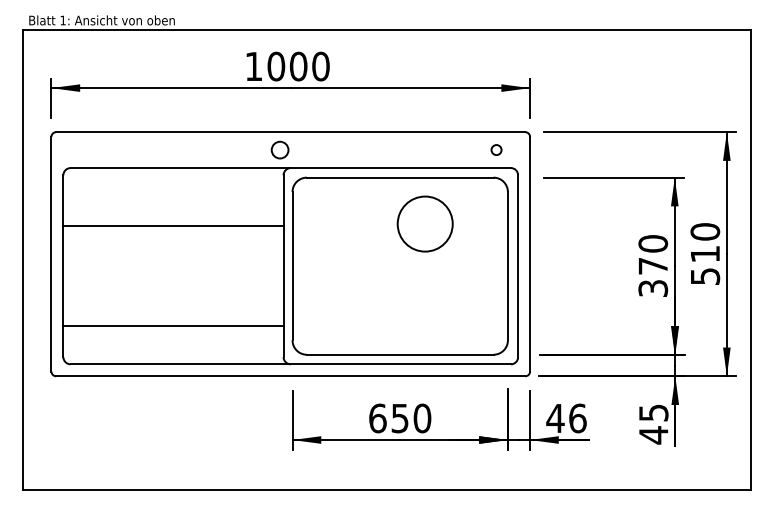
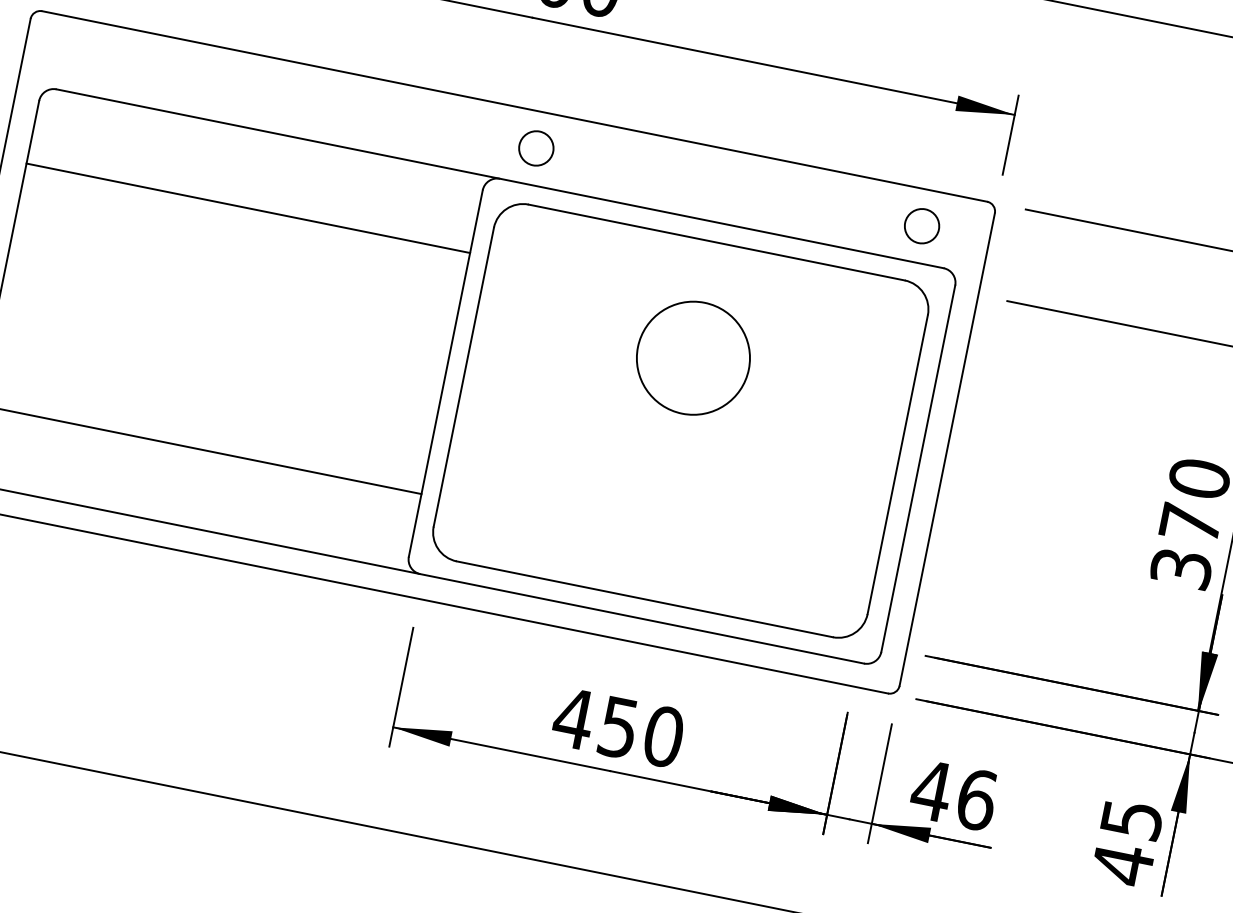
circle: (279, 149) -> (535, 146), moved
circle: (496, 149) -> (922, 224), size x1.67
circle: (424, 223) -> (692, 356), moved
line: (173, 226) -> (248, 208), moved
text: (377, 418) -> (573, 718), 650 -> 450

